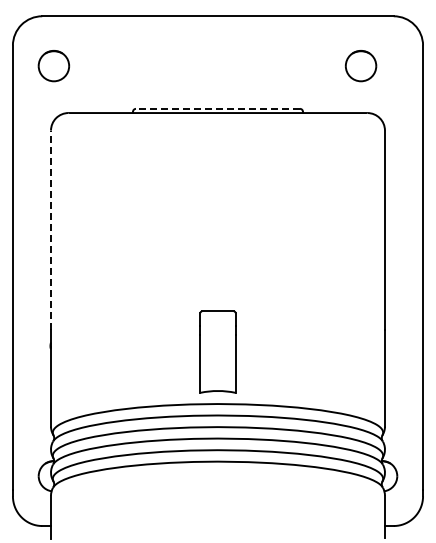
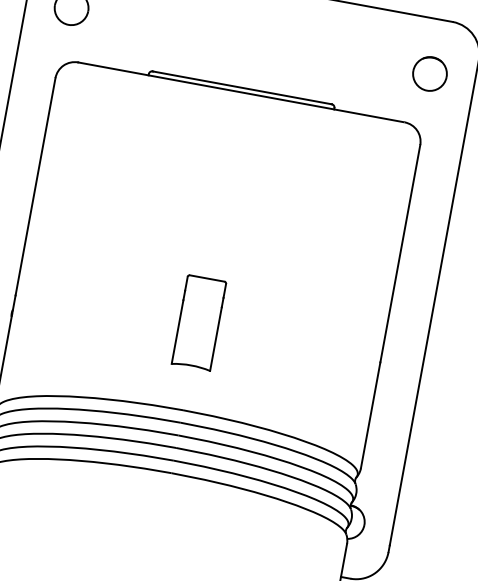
part: (361, 66) -> (430, 74), moved
line: (217, 108) -> (241, 87), dashed -> solid
line: (51, 229) -> (36, 186), dashed -> solid
part: (217, 351) -> (198, 322), moved

